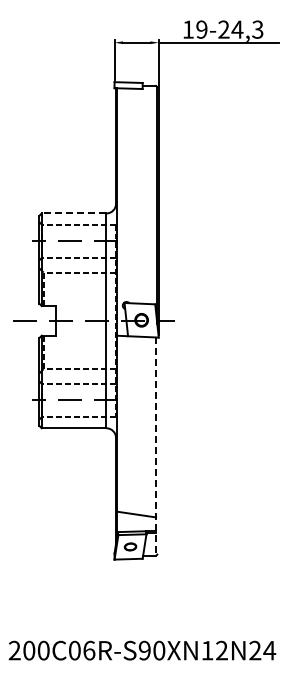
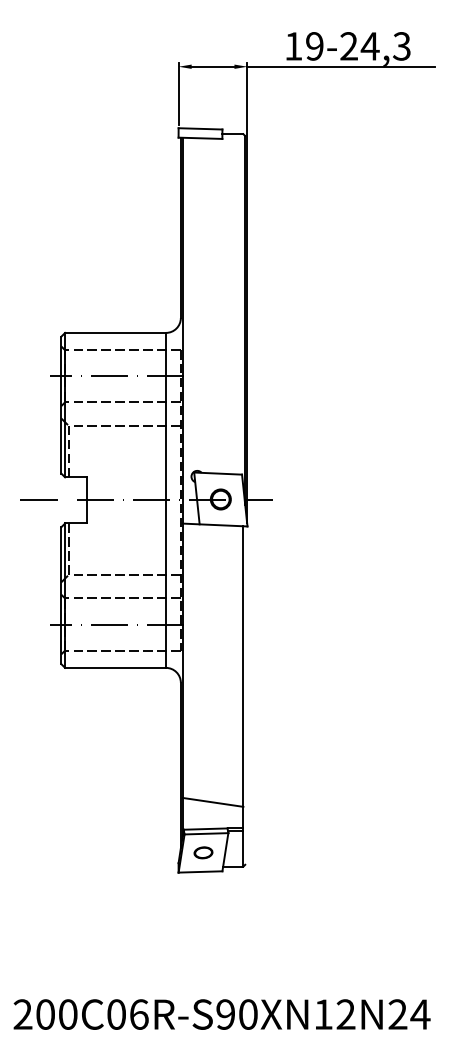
line: (73, 213) -> (114, 332), dashed -> solid
line: (156, 447) -> (243, 697), dashed -> solid

